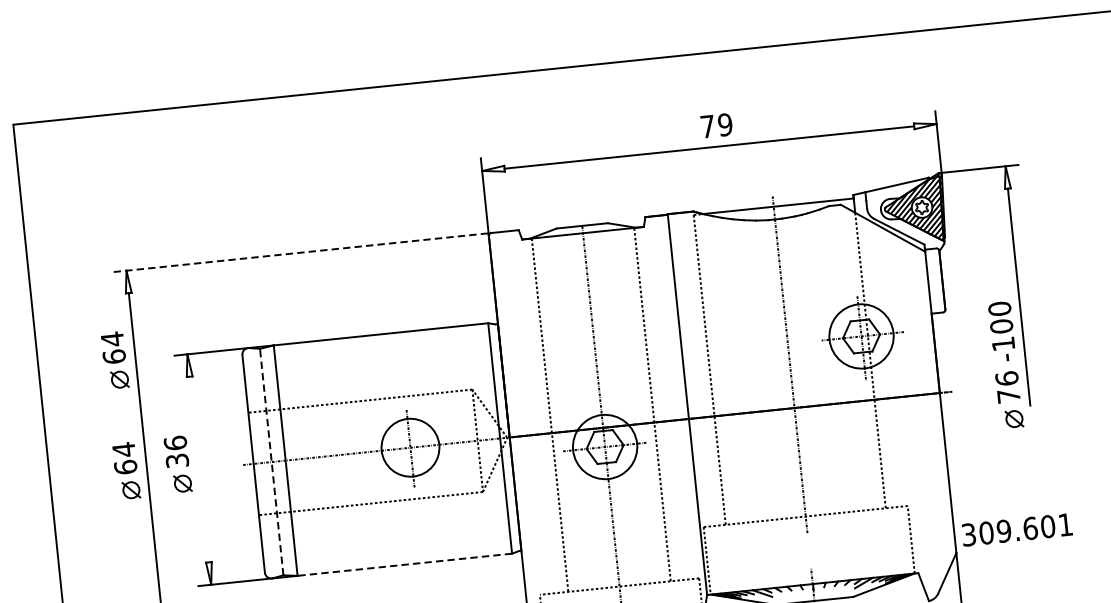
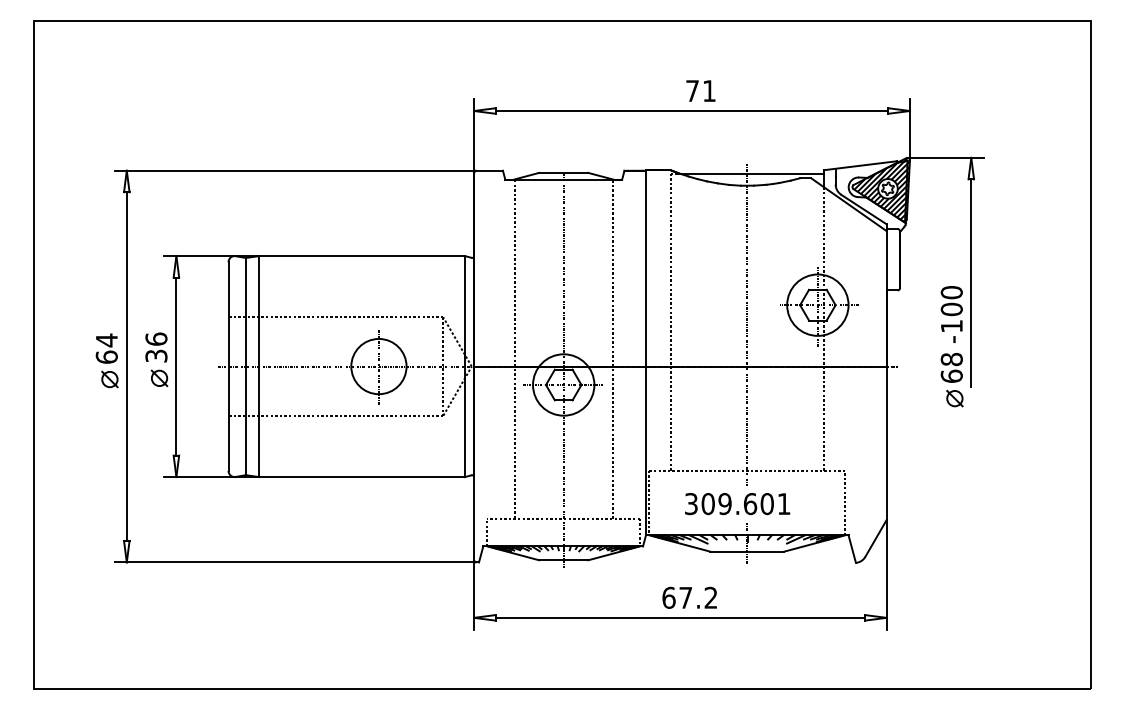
text: (724, 125) -> (708, 91), 79 -> 71
line: (302, 252) -> (295, 170), dashed -> solid
part: (114, 360) -> (106, 254), removed
text: (1007, 387) -> (951, 367), 76 -> 68
line: (271, 462) -> (245, 366), dashed -> solid
line: (199, 469) -> (176, 366), added
text: (1017, 530) -> (737, 504), moved
line: (405, 565) -> (362, 477), dashed -> solid

